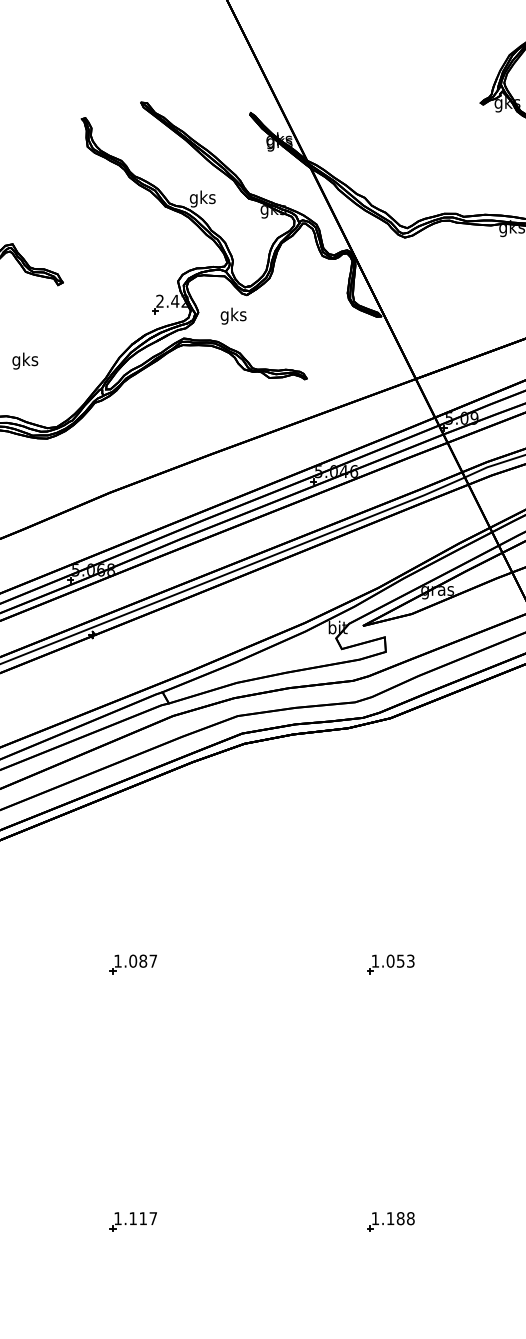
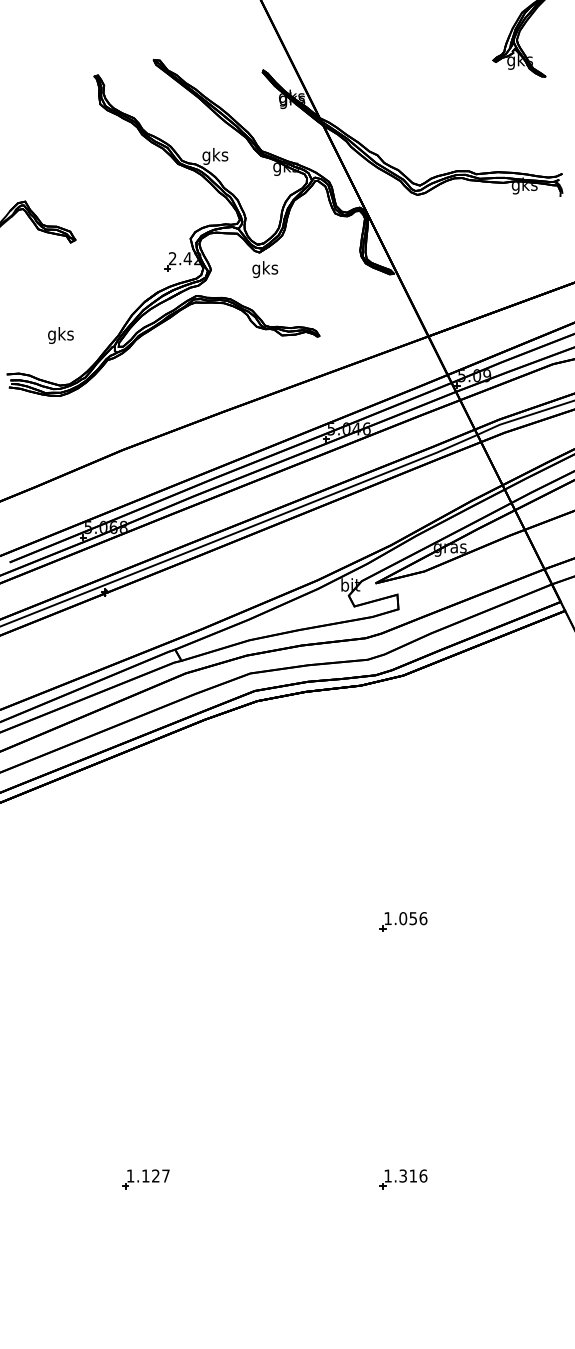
text: (233, 316) -> (265, 269), moved
text: (24, 361) -> (60, 335), moved
text: (410, 961) -> (423, 918), 1.053 -> 1.056
part: (132, 964) -> (145, 921), removed
text: (142, 1218) -> (155, 1175), 1.117 -> 1.127
text: (400, 1218) -> (413, 1175), 1.188 -> 1.316

